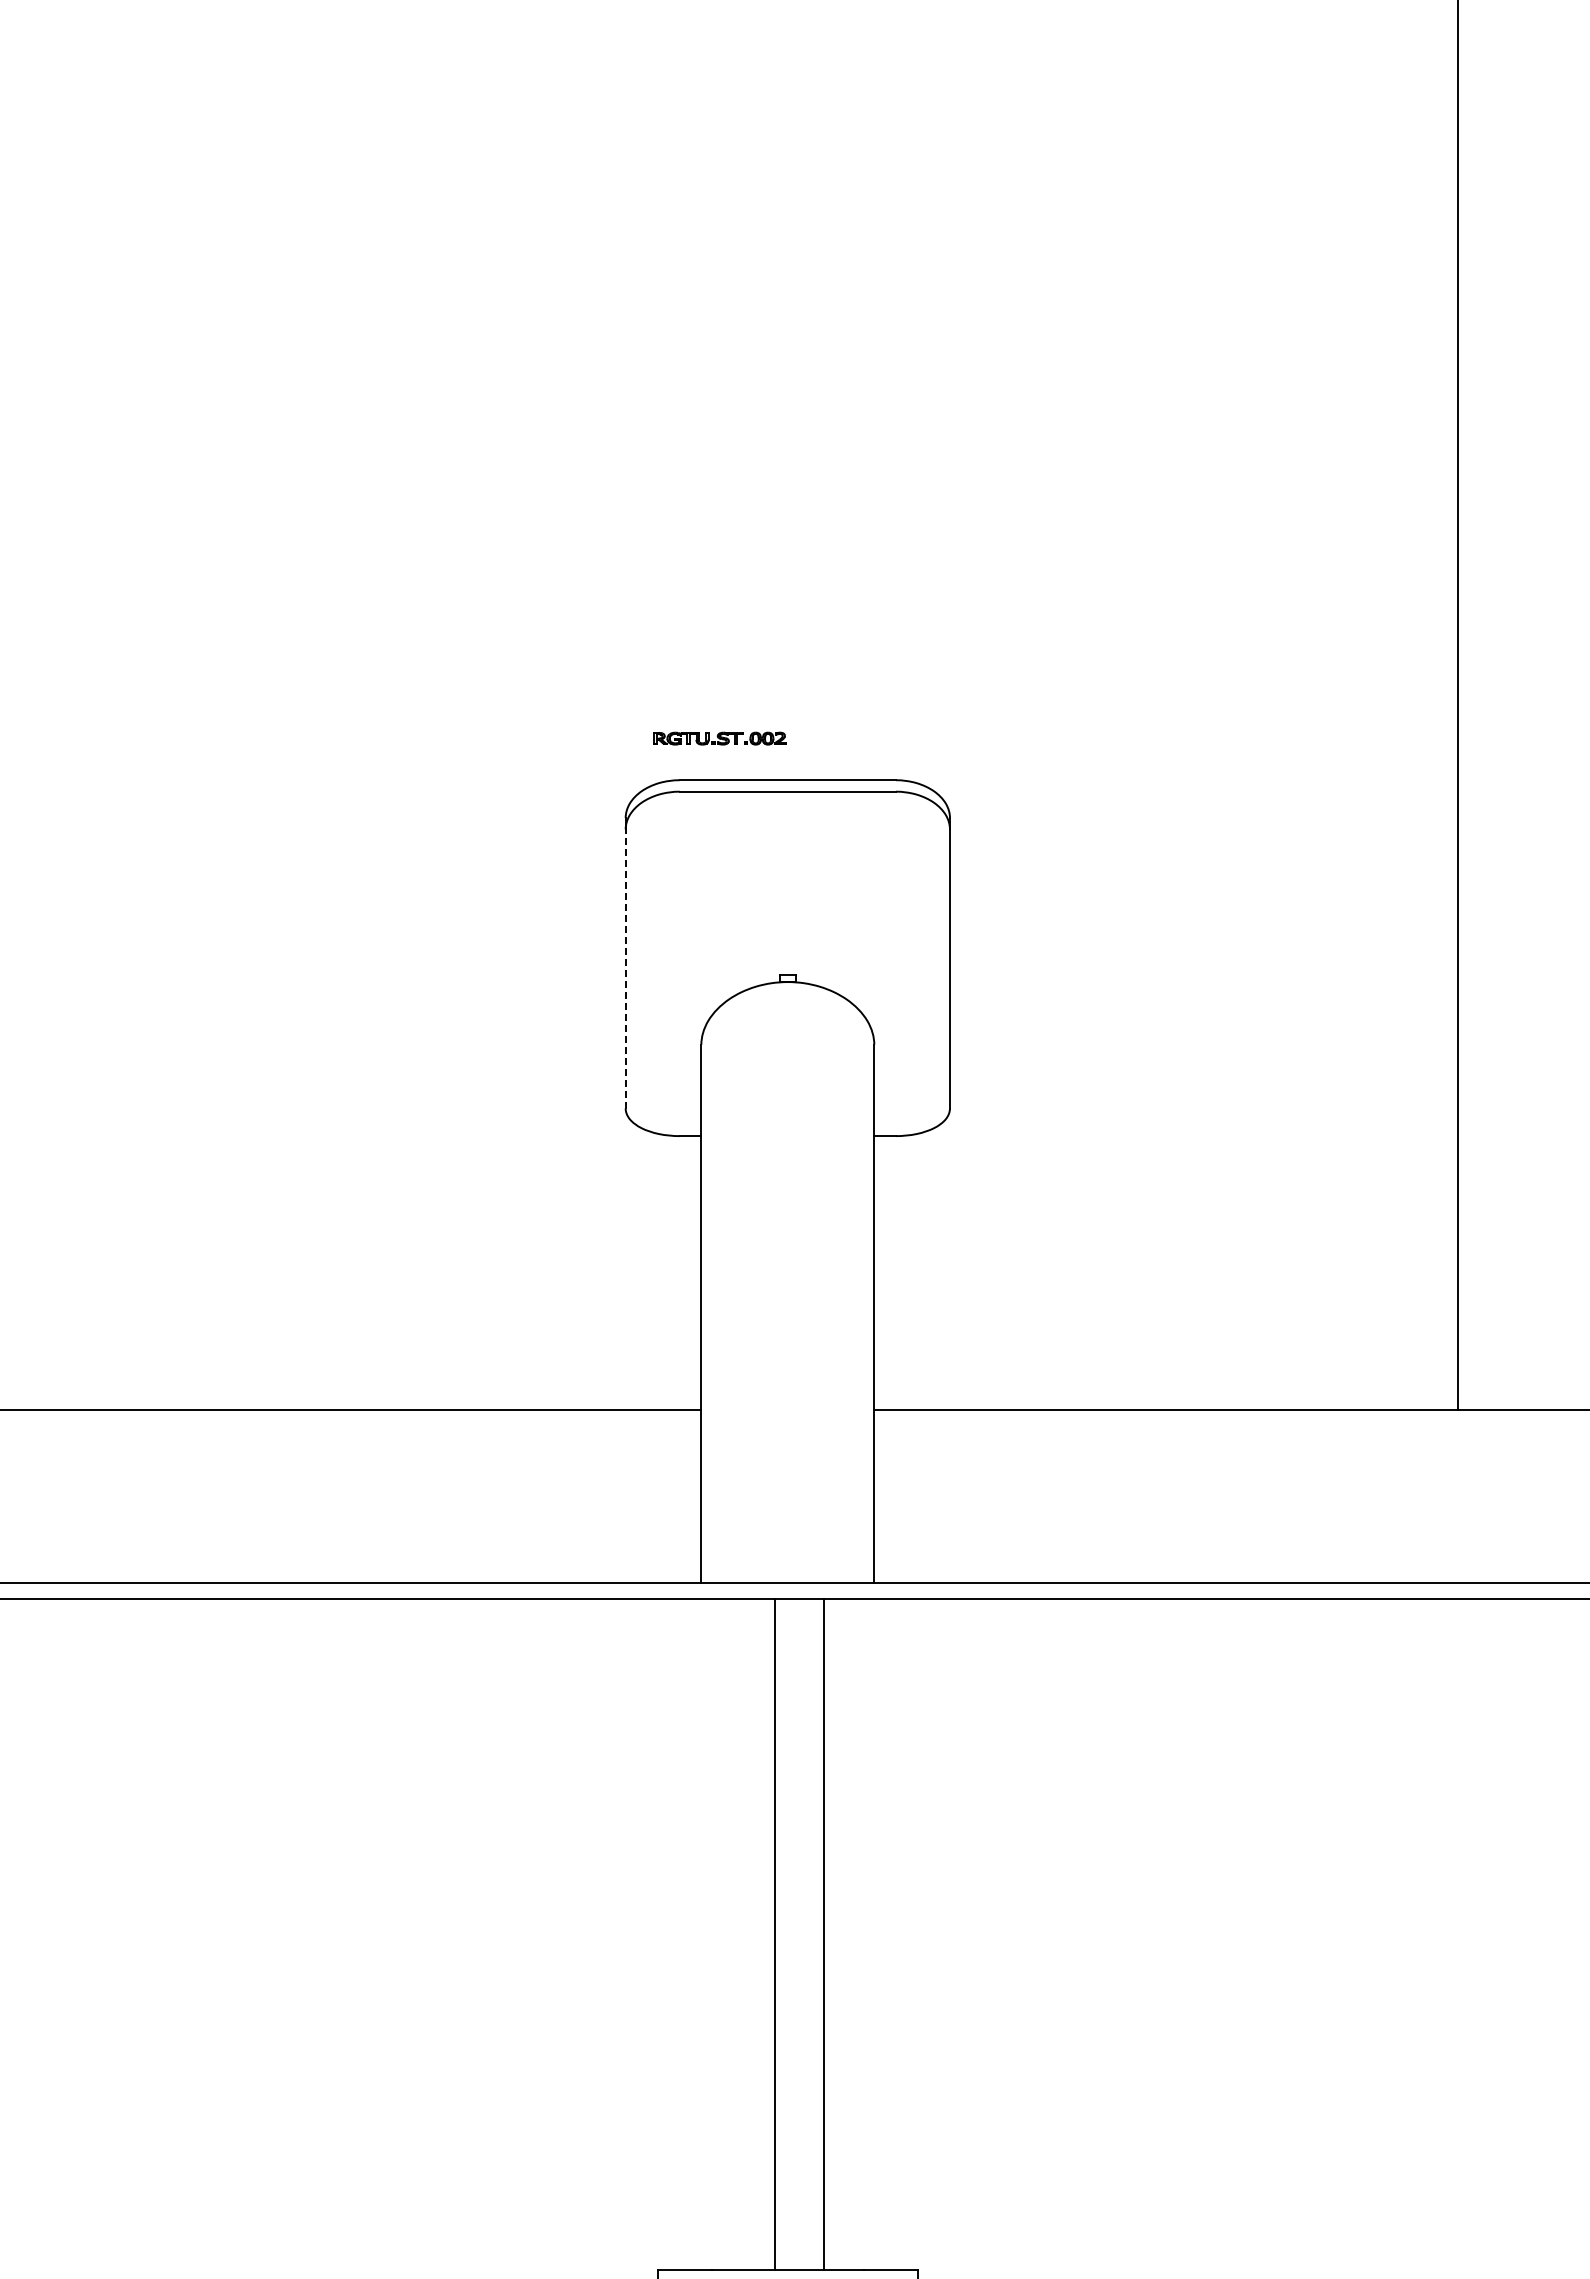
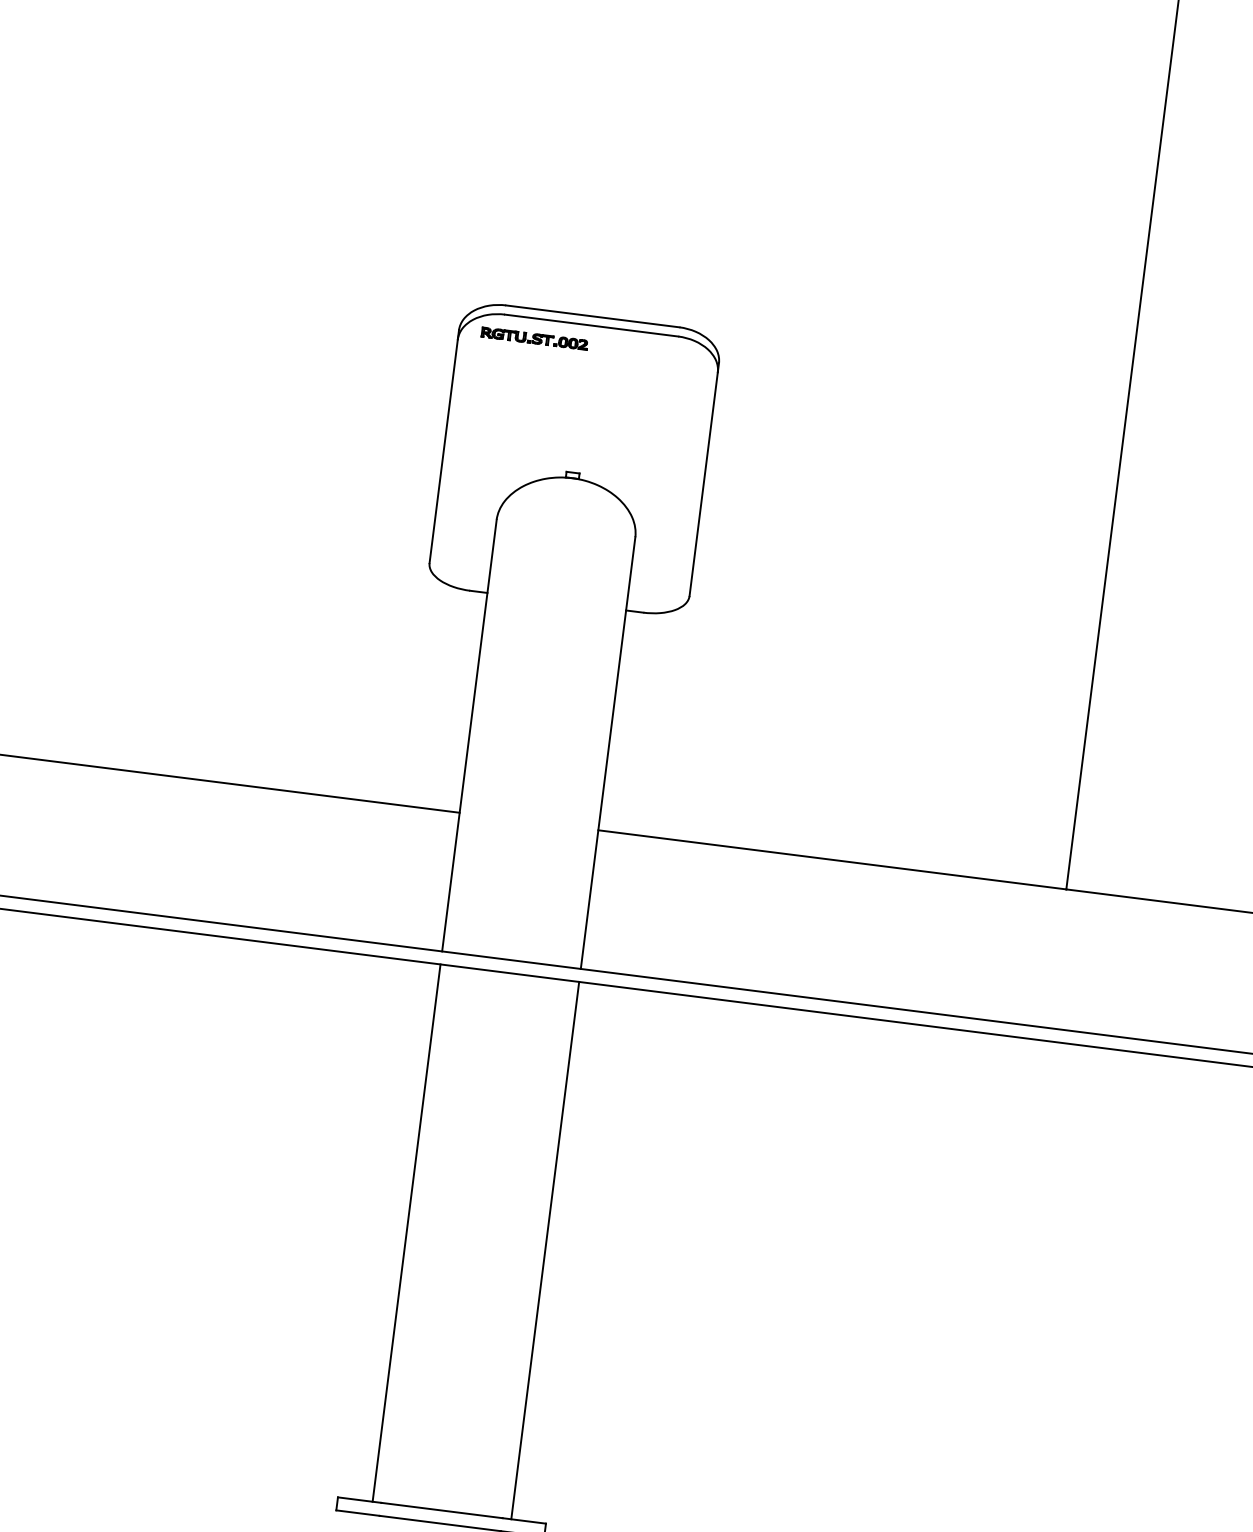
part: (719, 738) -> (534, 338), moved
line: (625, 968) -> (443, 450), dashed -> solid
line: (775, 1934) -> (406, 1233), moved
line: (824, 1934) -> (545, 1250), moved

